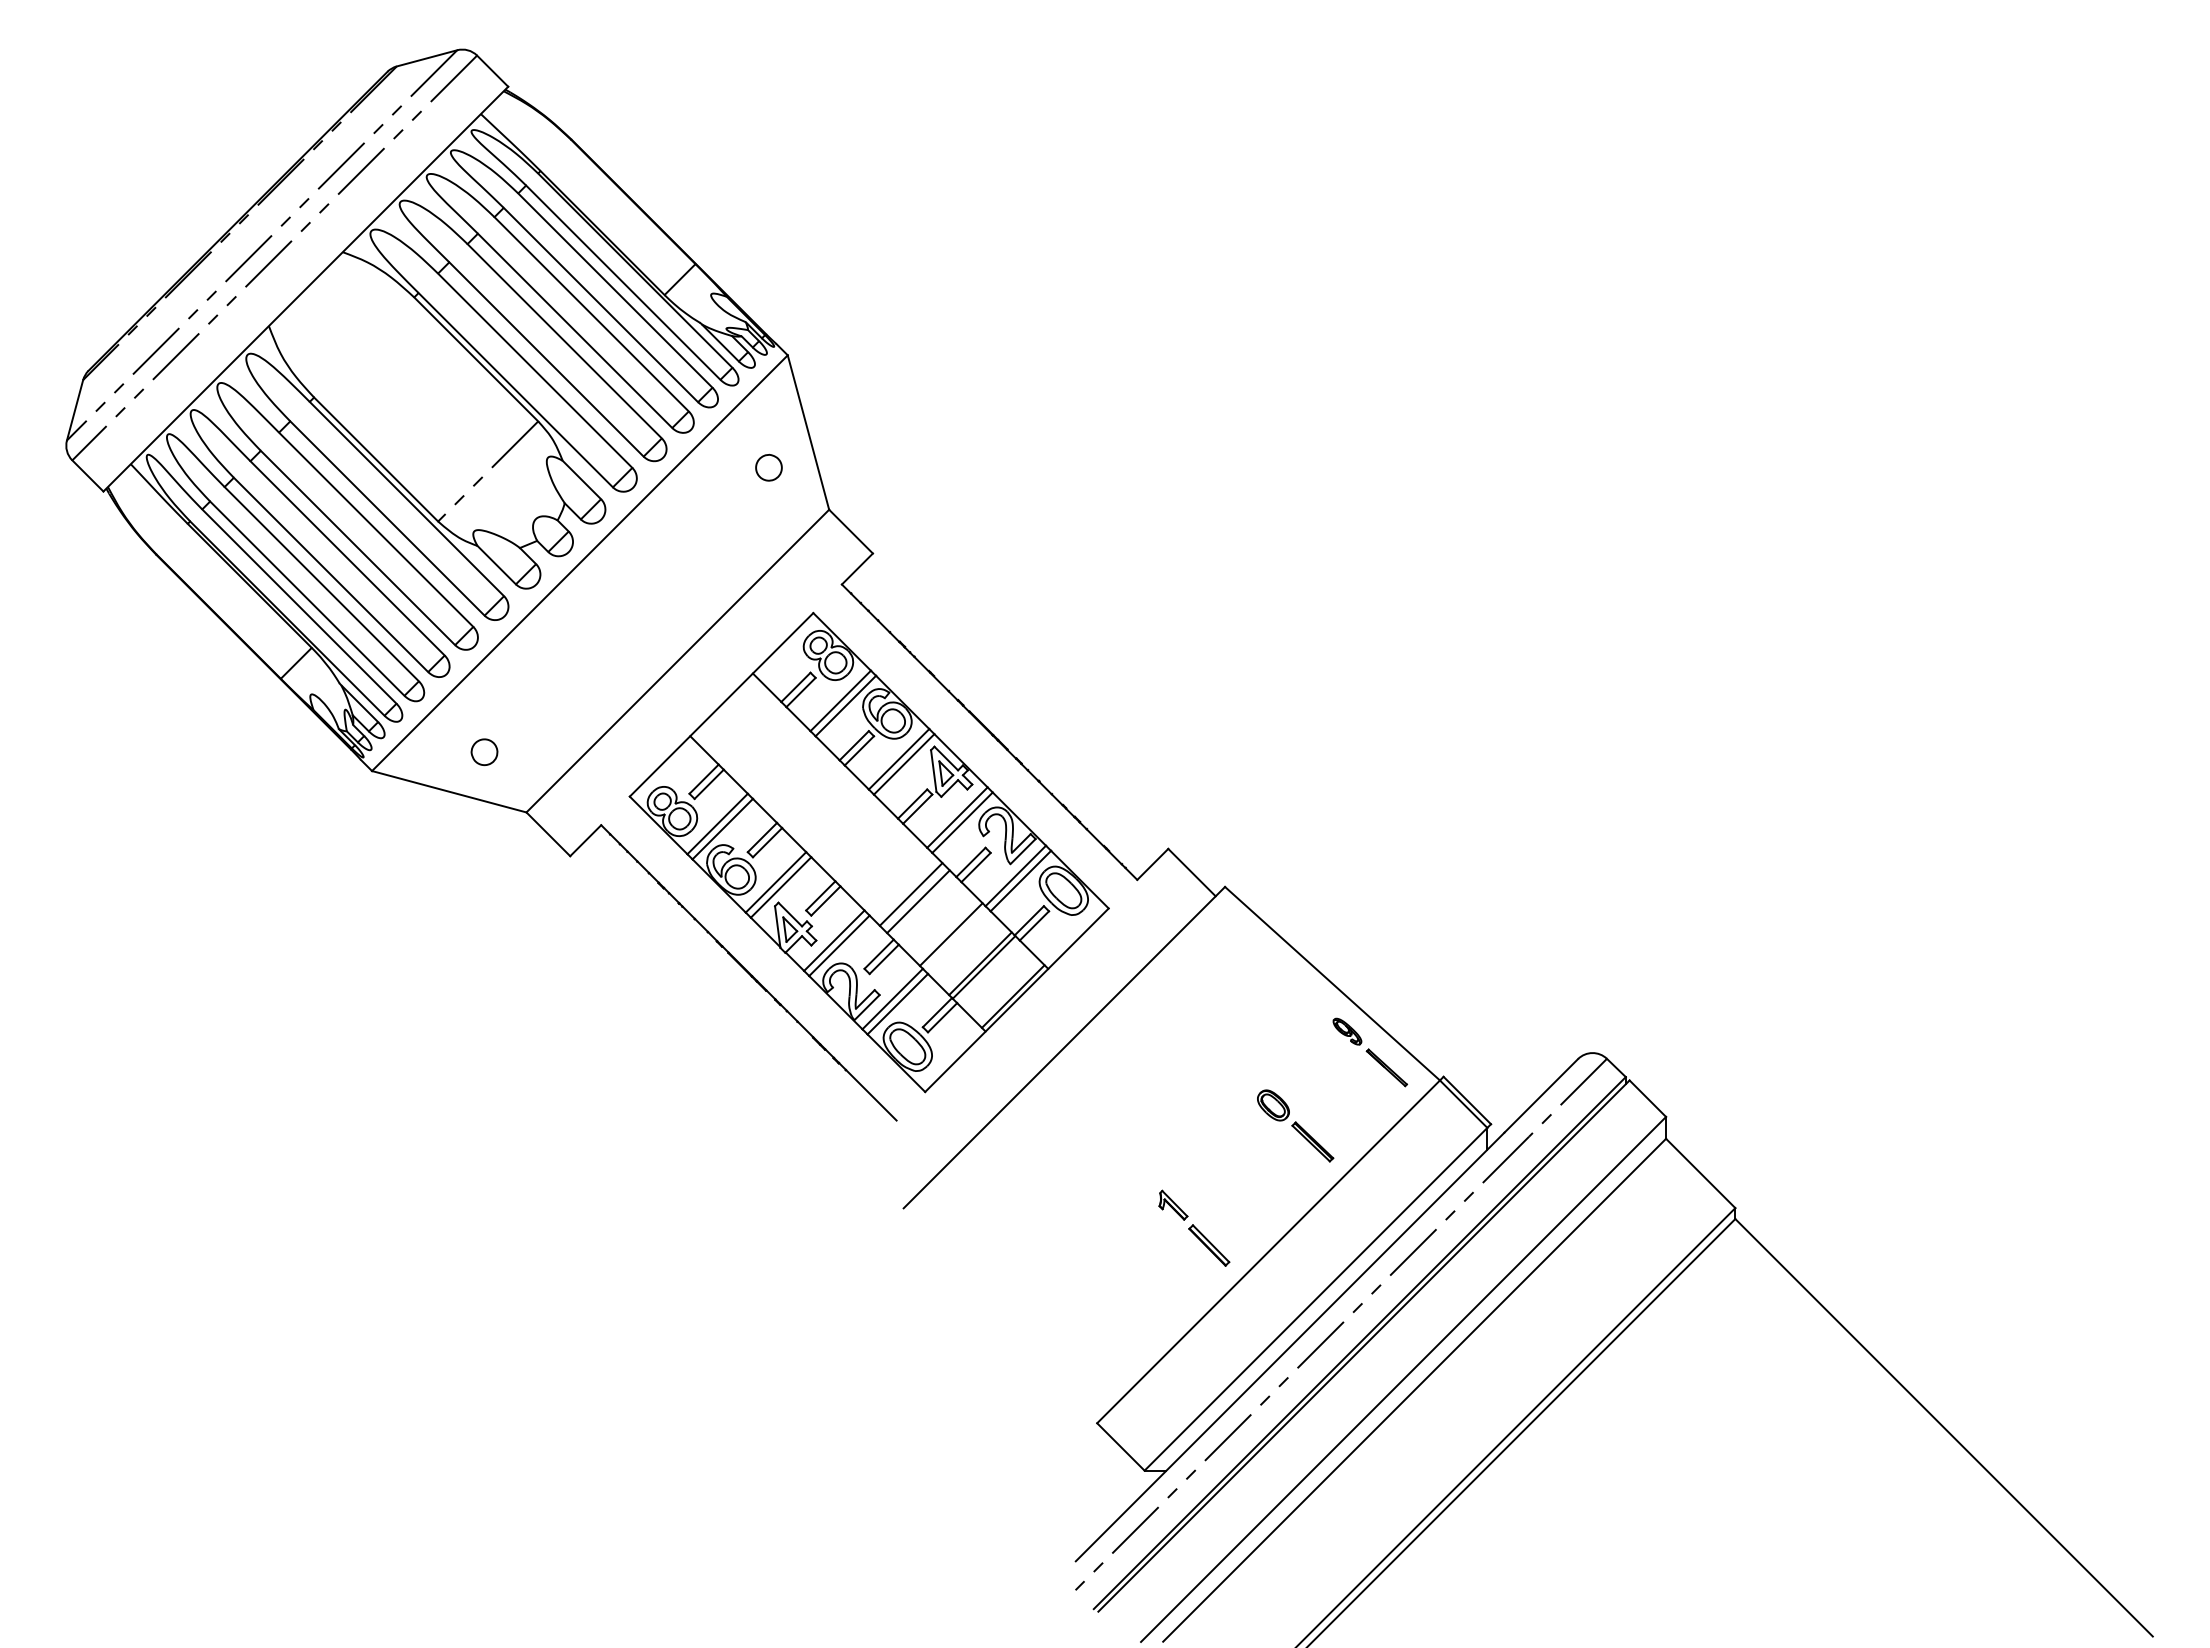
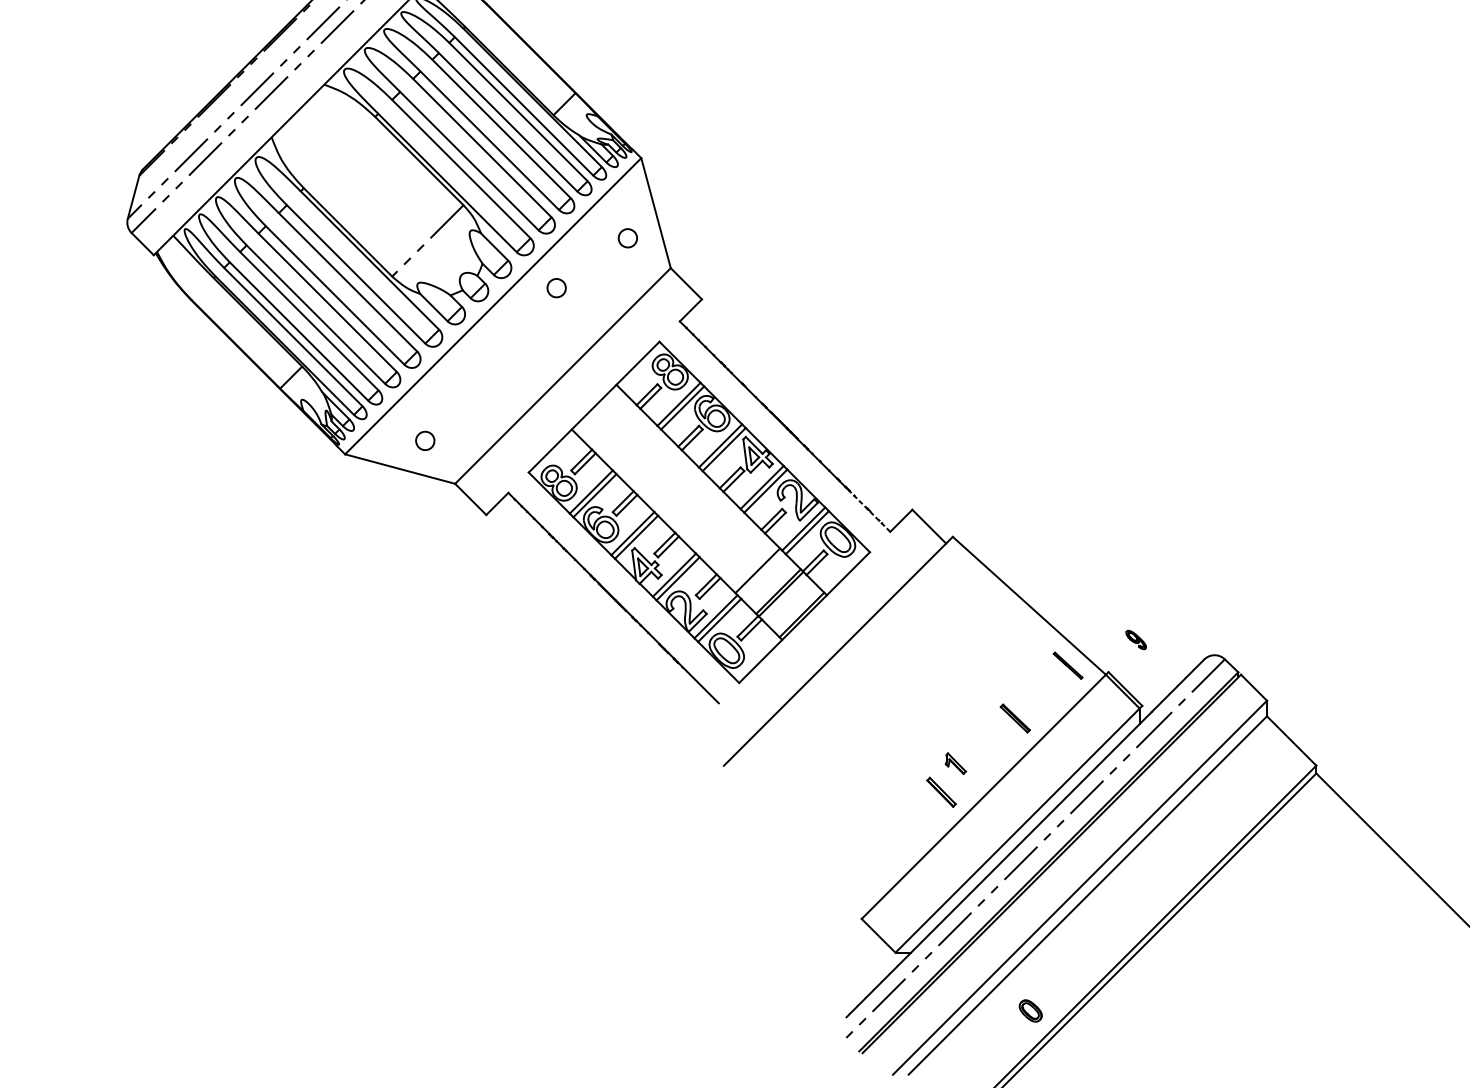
part: (668, 537) -> (556, 287), added
line: (1108, 851) -> (869, 511), solid -> dashed
line: (910, 894) -> (728, 542), removed
line: (918, 901) -> (734, 547), removed
part: (1347, 1031) -> (1136, 639), moved
part: (1273, 1105) -> (1030, 1011), moved
part: (1173, 1204) -> (955, 763), moved

